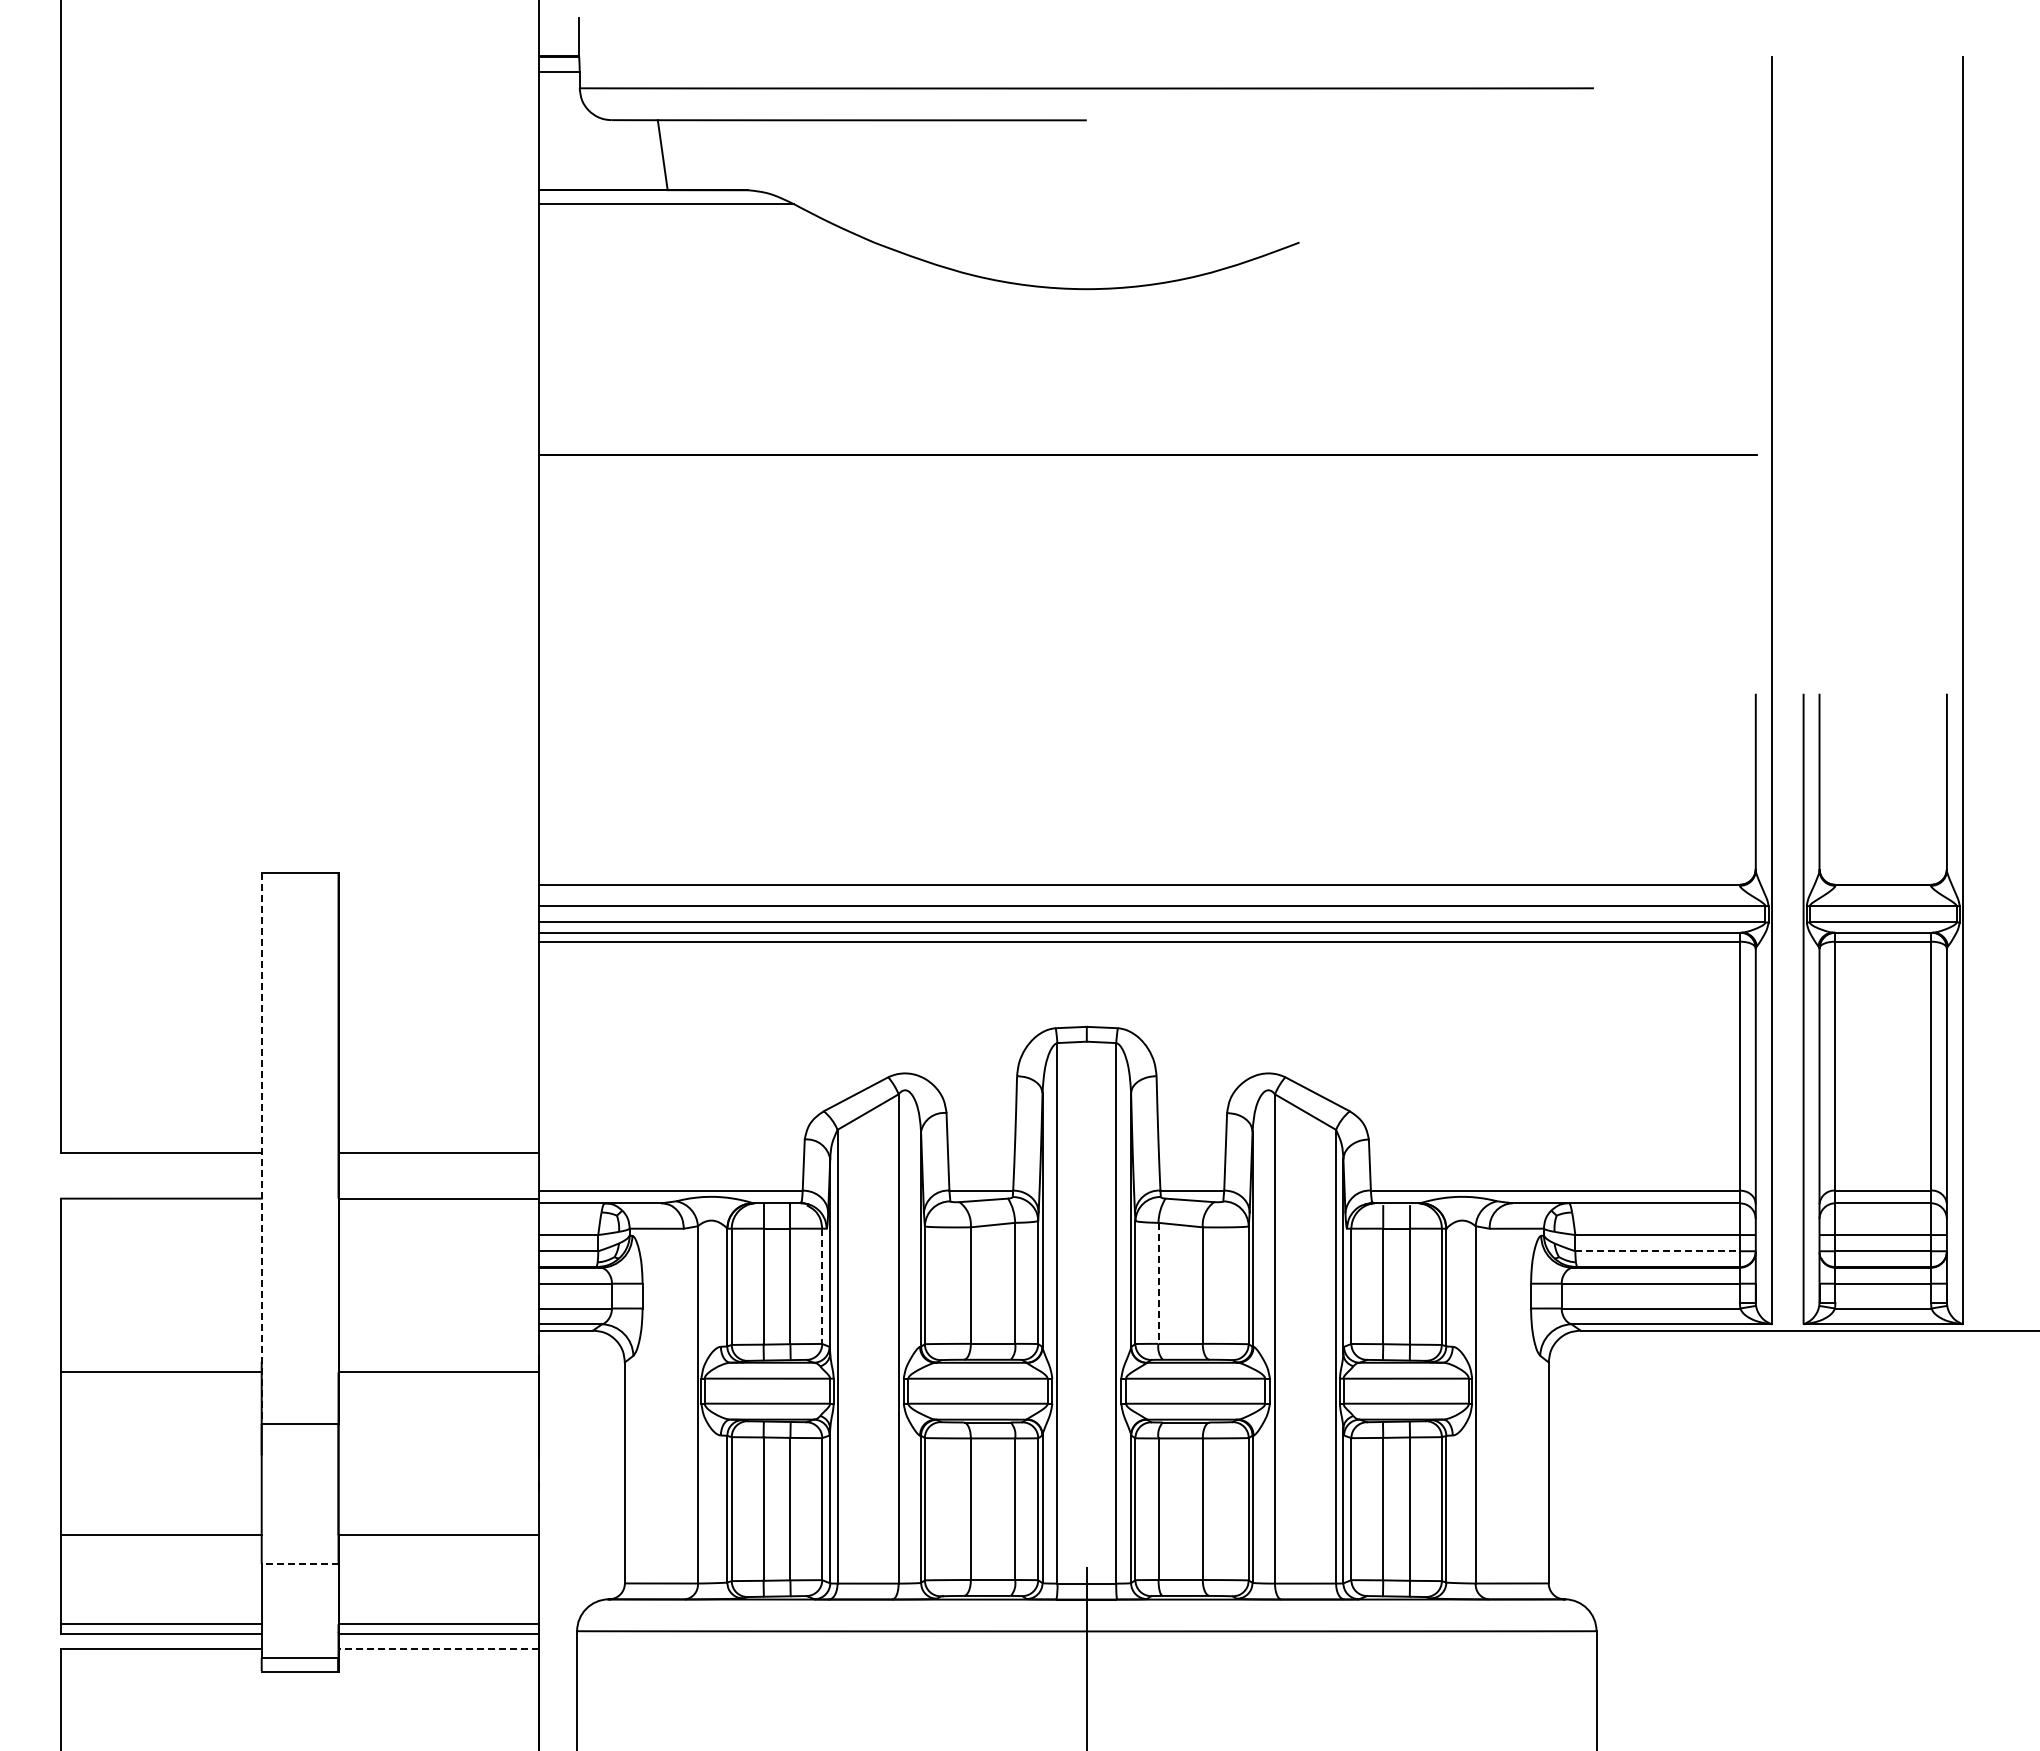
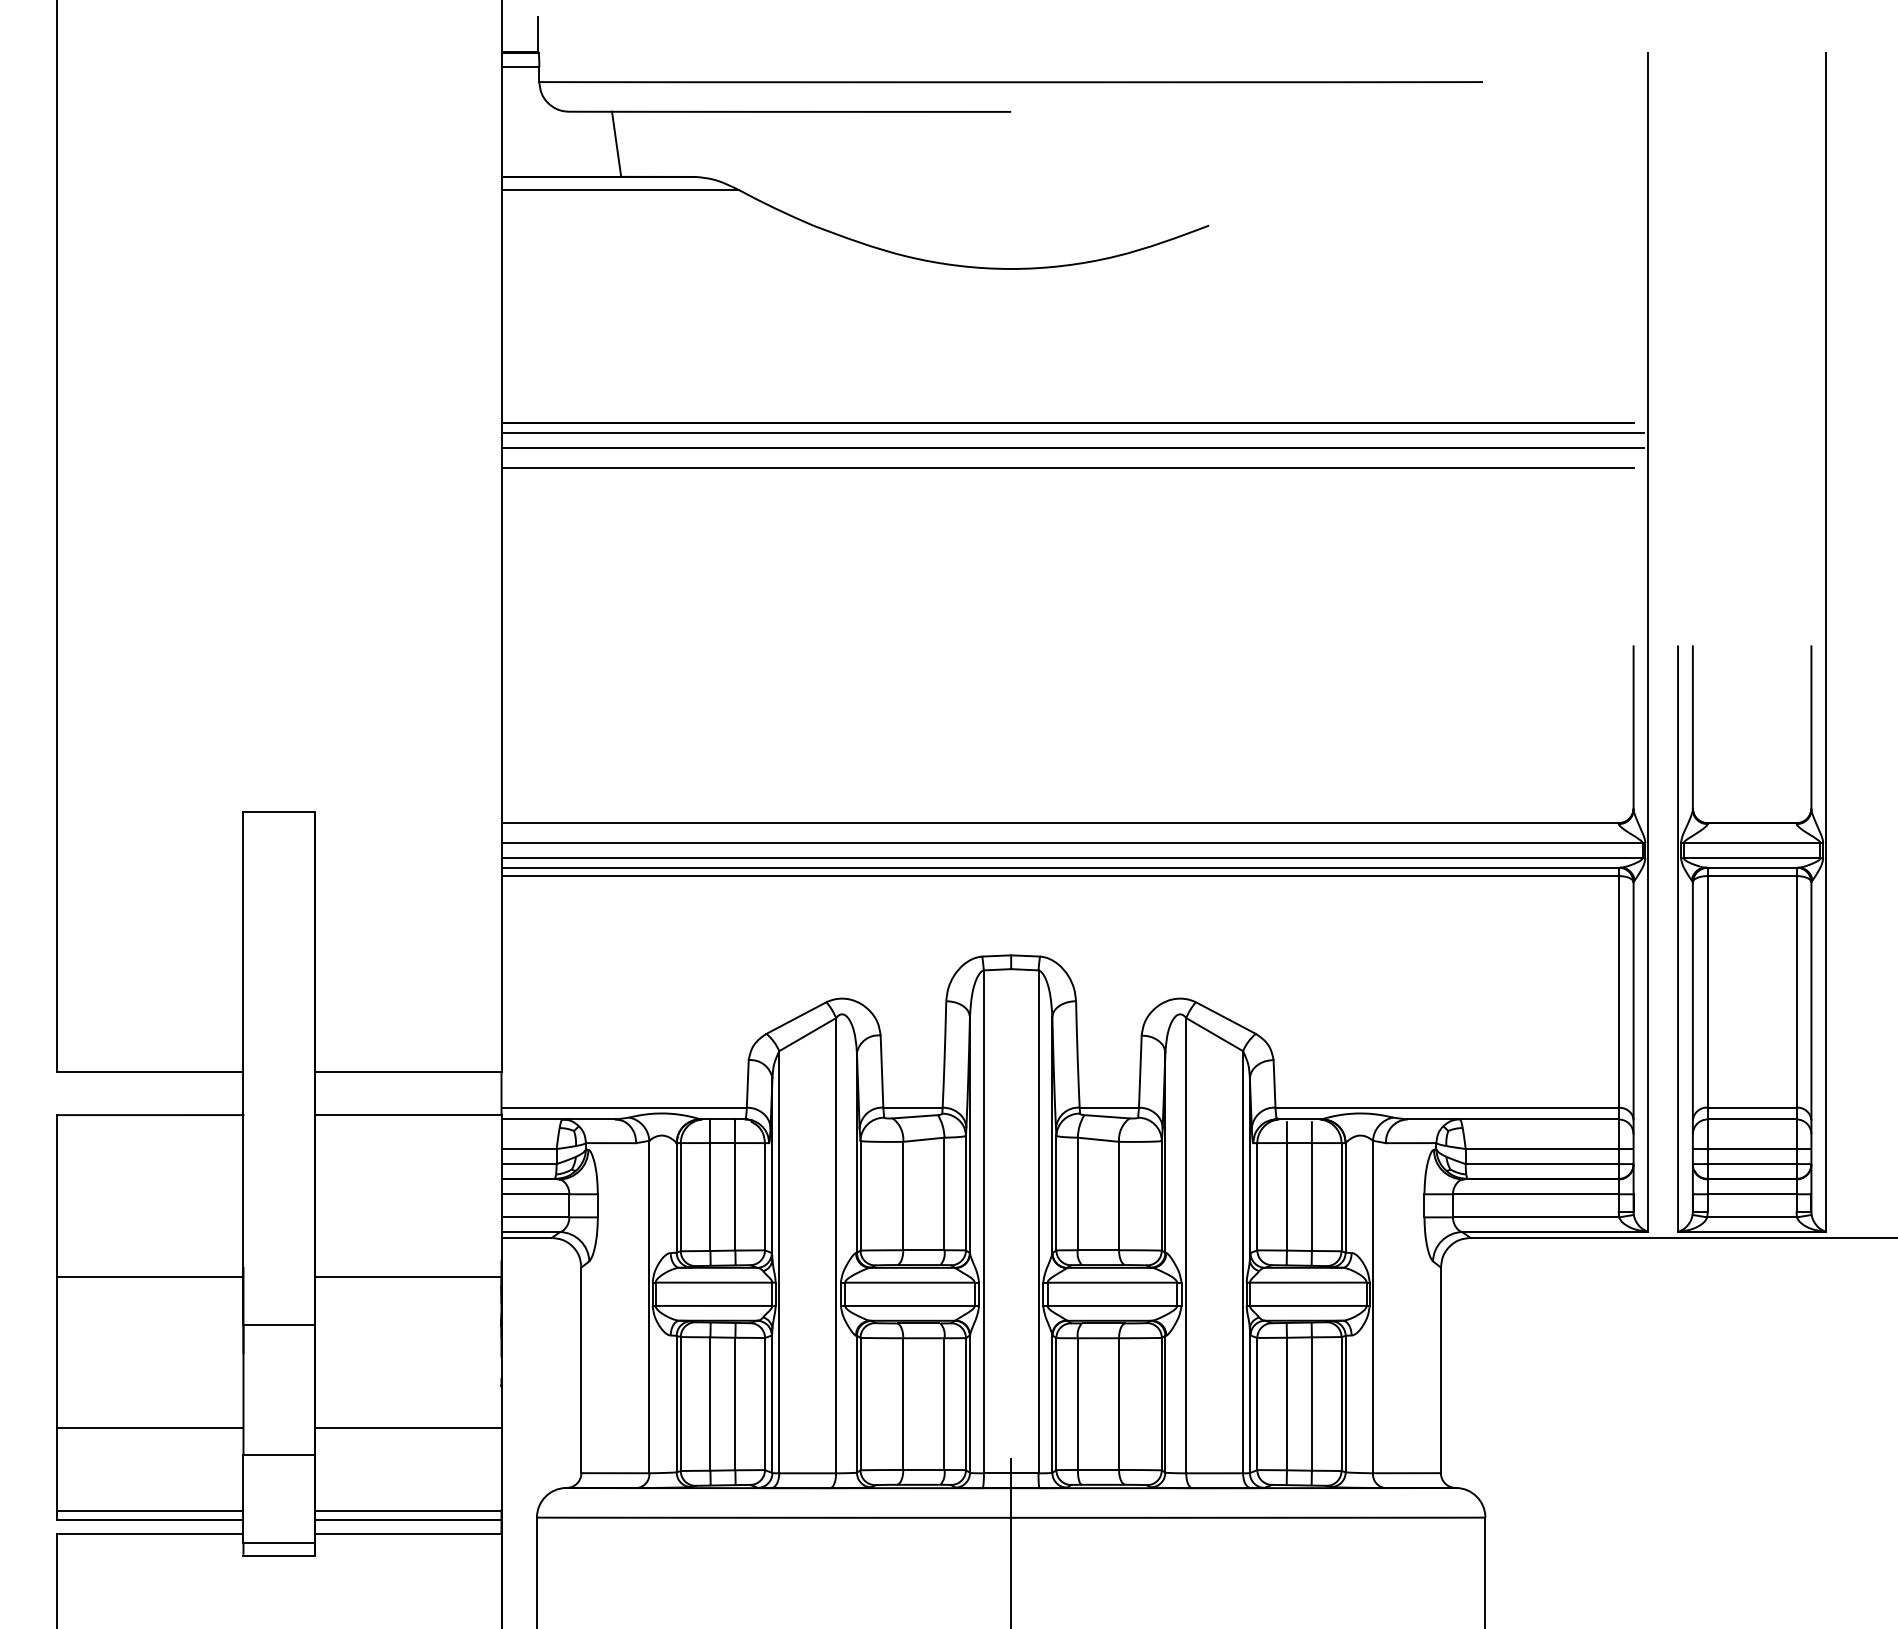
line: (1153, 465) -> (1073, 433), added
line: (1153, 481) -> (1073, 447), added
line: (1147, 502) -> (1067, 467), added
line: (261, 1148) -> (243, 1068), dashed -> solid
line: (1658, 1251) -> (1543, 1164), dashed -> solid
line: (1158, 1283) -> (1077, 1194), dashed -> solid
line: (822, 1286) -> (765, 1196), dashed -> solid
line: (299, 1563) -> (278, 1454), dashed -> solid
line: (438, 1649) -> (407, 1534), dashed -> solid

